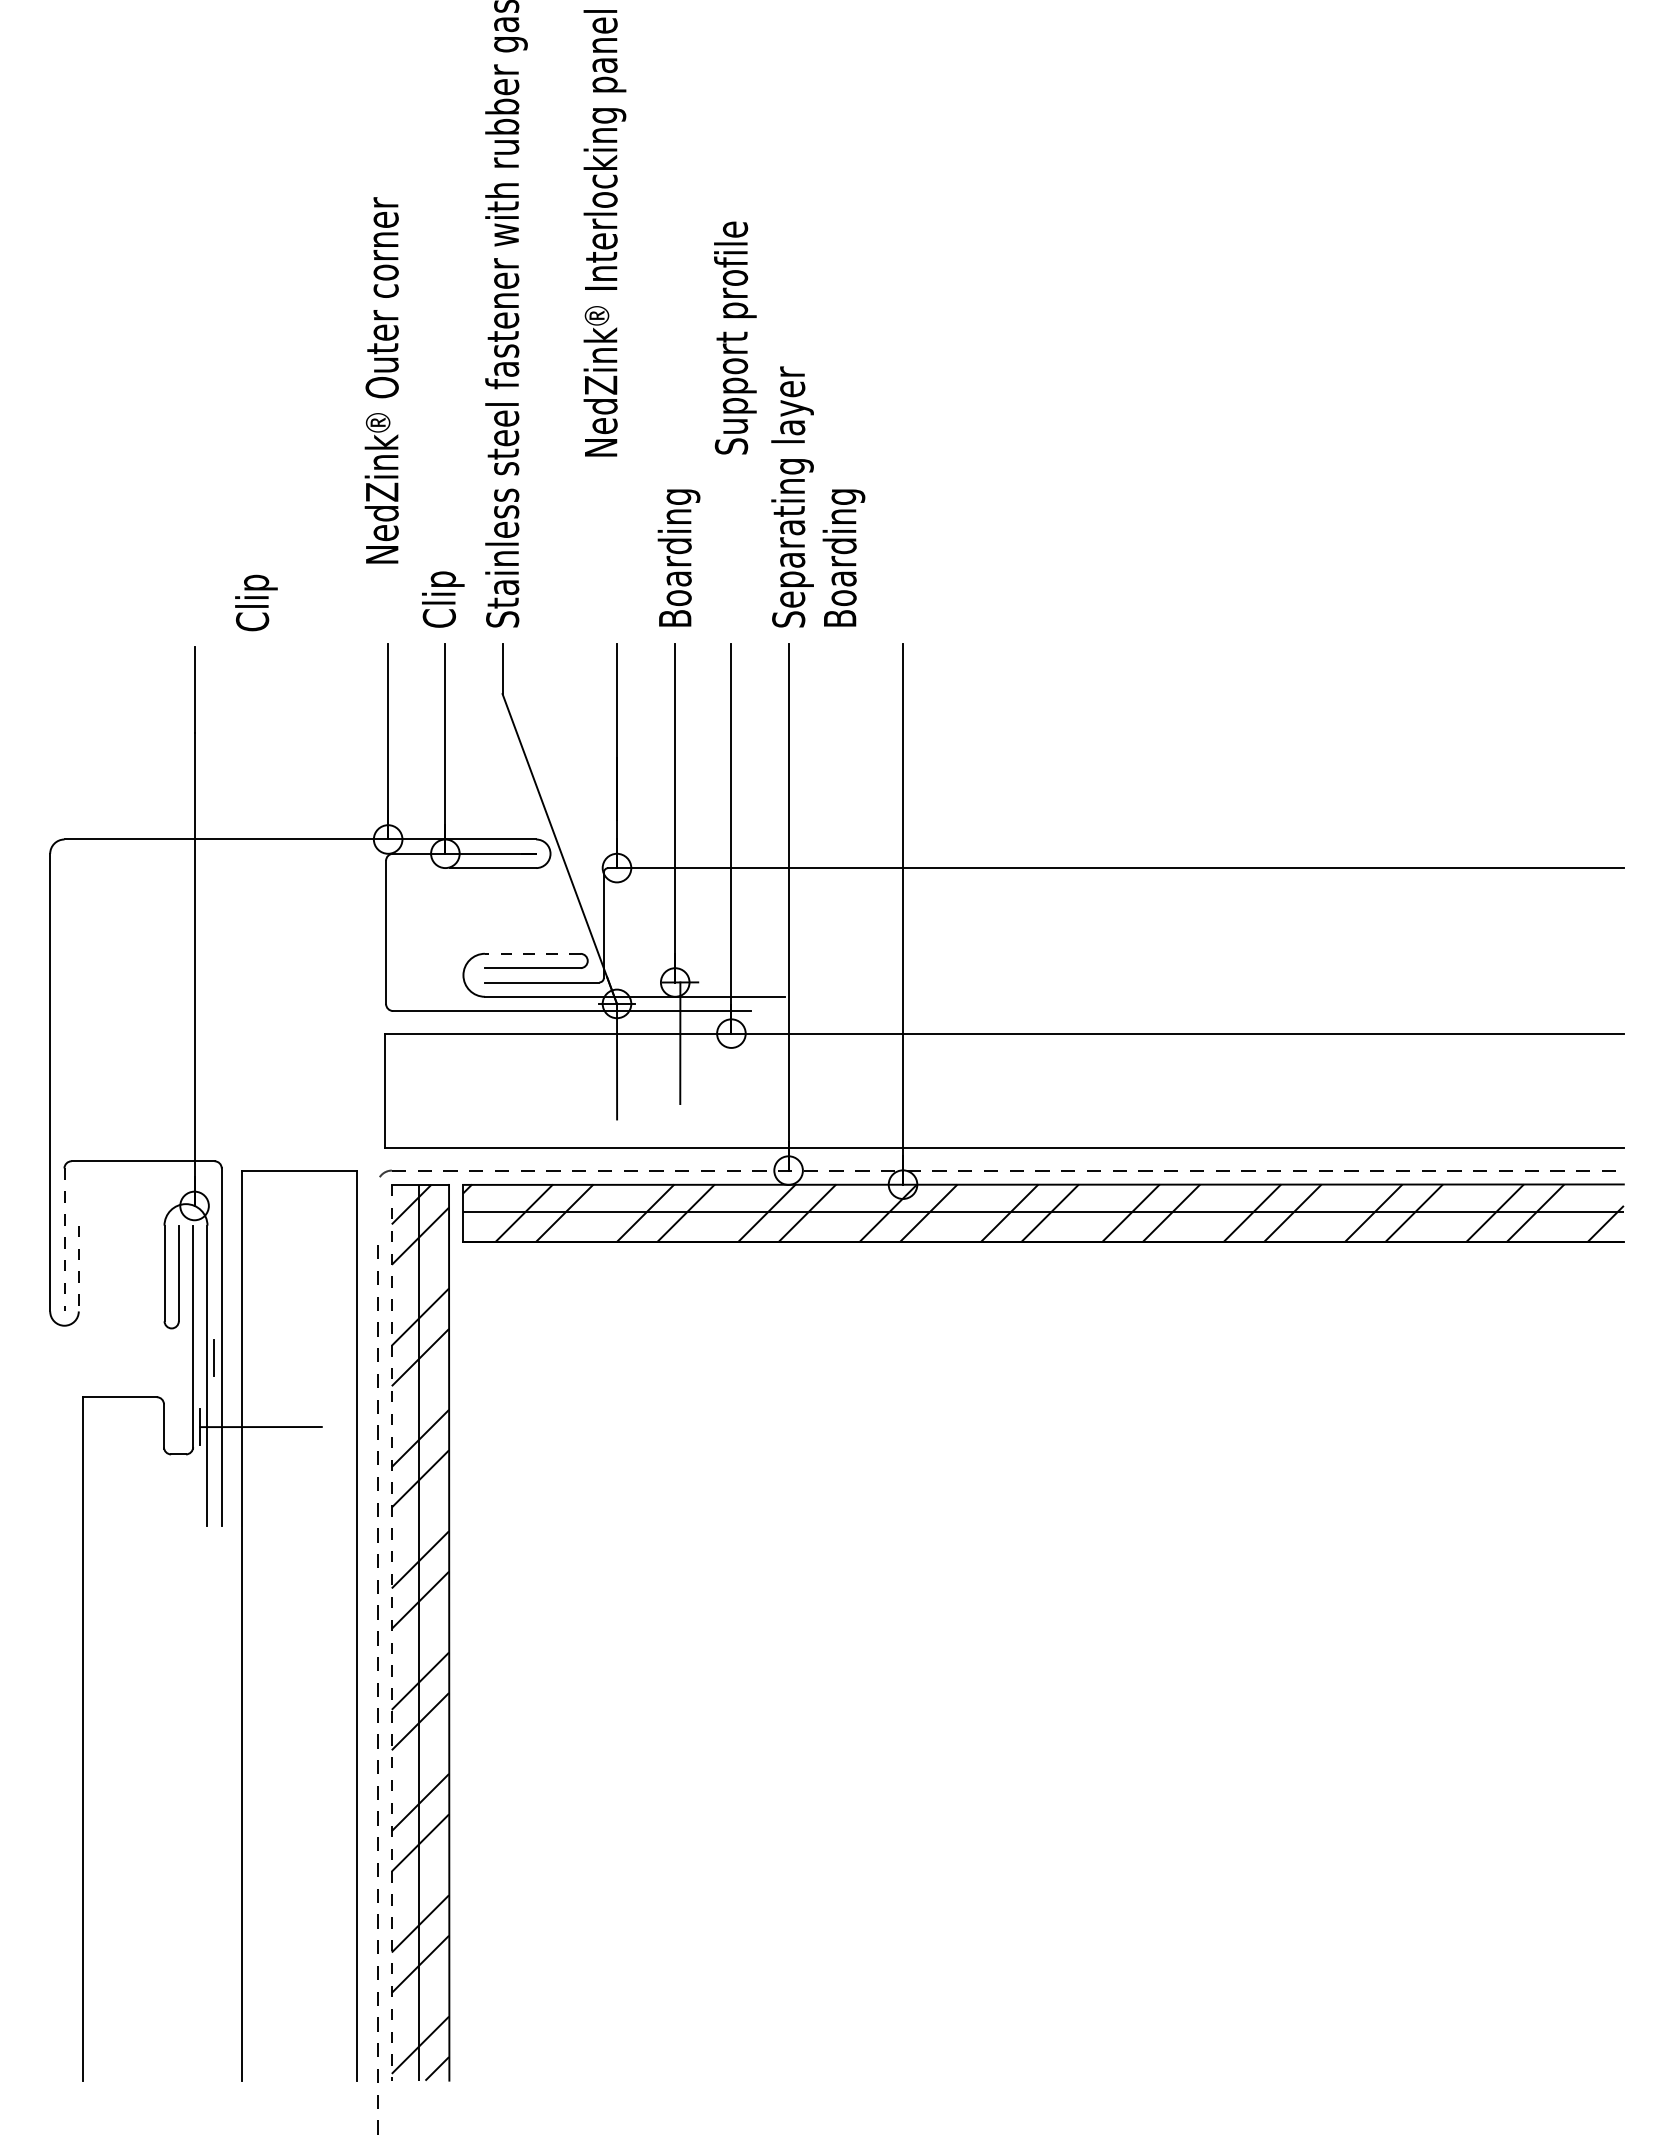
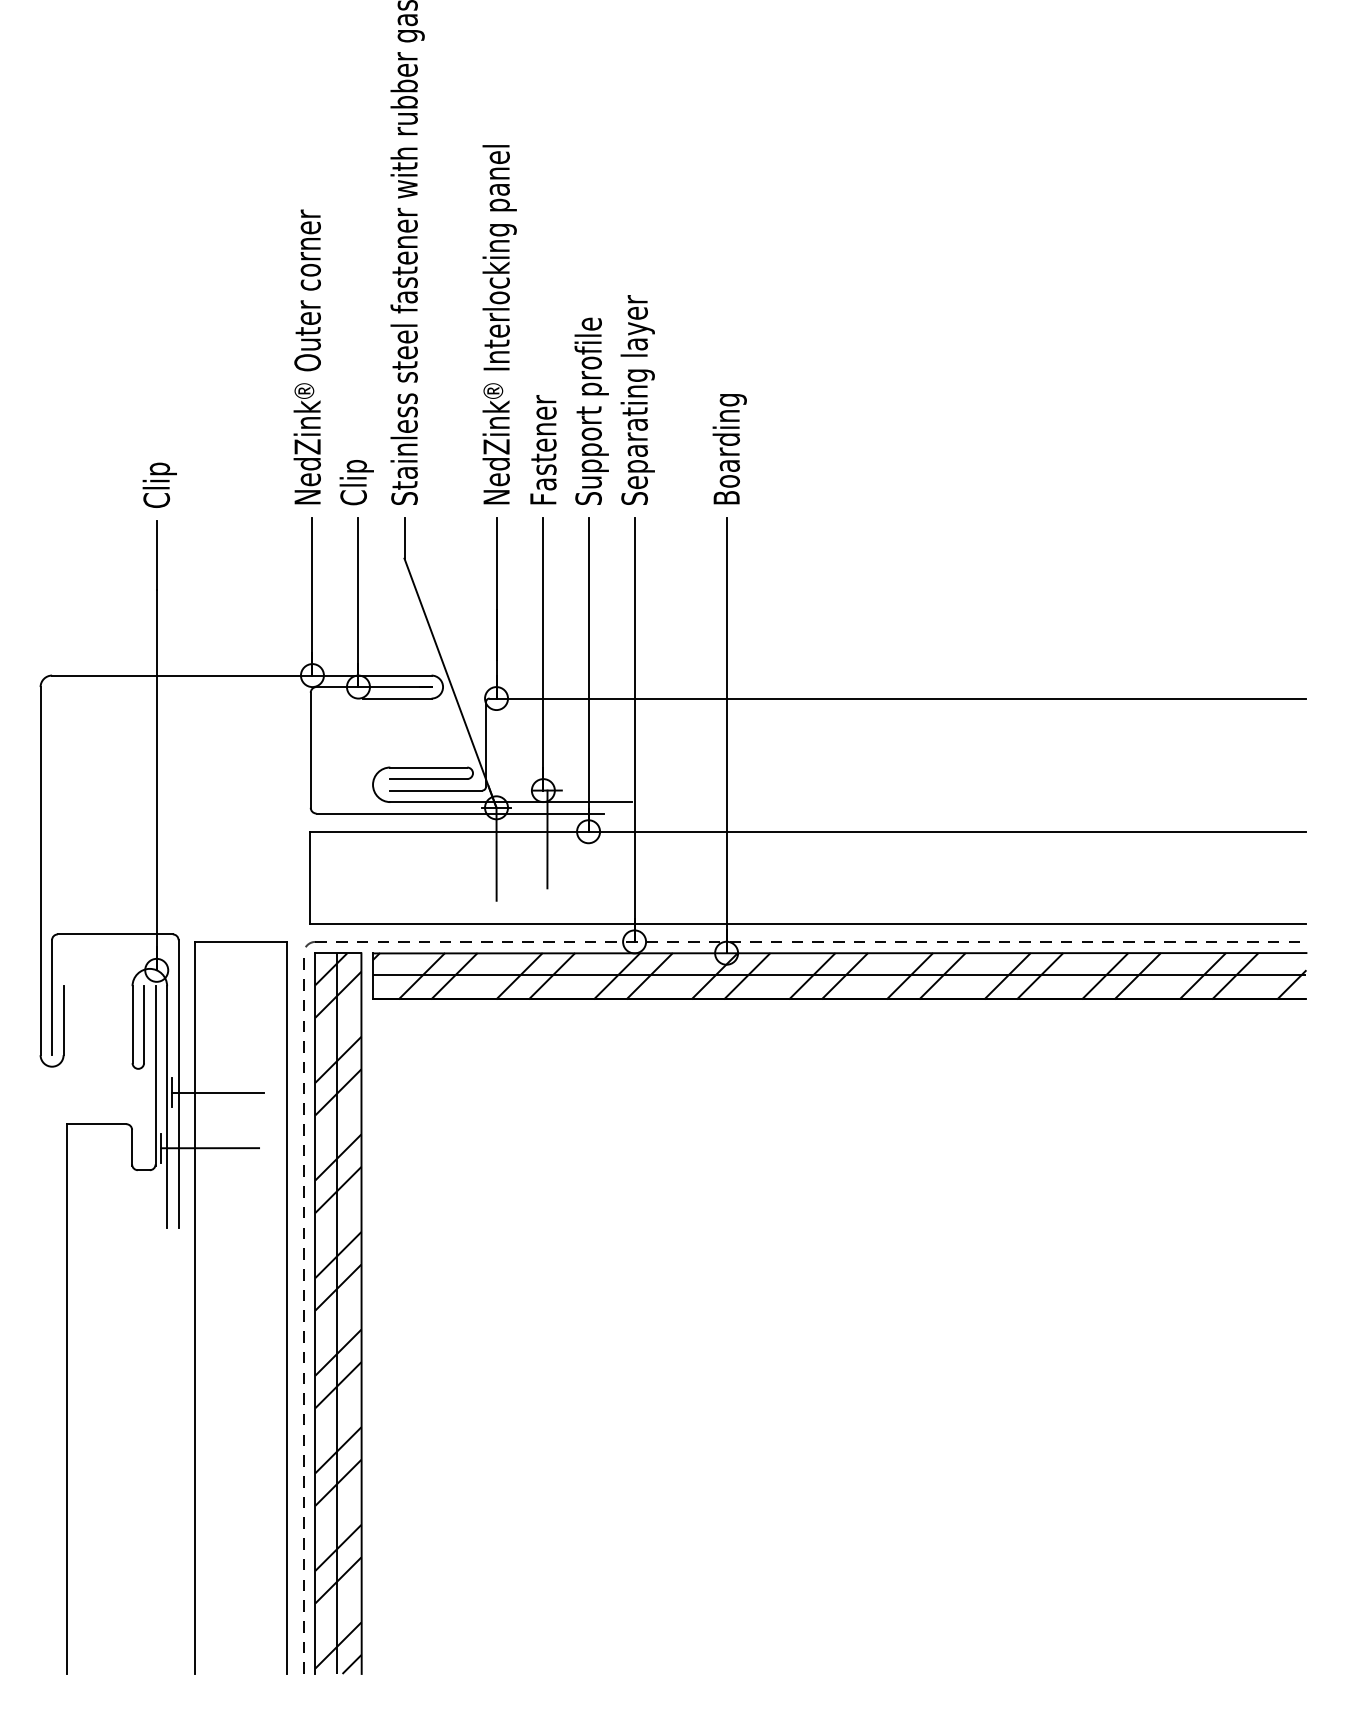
text: (604, 233) -> (499, 324), moved
text: (735, 337) -> (591, 410), moved
text: (381, 380) -> (307, 357), moved
text: (678, 556) -> (546, 447), Boarding -> Fastener
text: (843, 557) -> (729, 448), moved
text: (256, 602) -> (159, 484), moved
line: (532, 953) -> (428, 767), dashed -> solid
line: (64, 1239) -> (52, 997), dashed -> solid
line: (78, 1268) -> (63, 1020), dashed -> solid
line: (271, 1357) -> (218, 1092), added
line: (391, 1632) -> (315, 1313), dashed -> solid
line: (377, 1689) -> (303, 1315), moved

